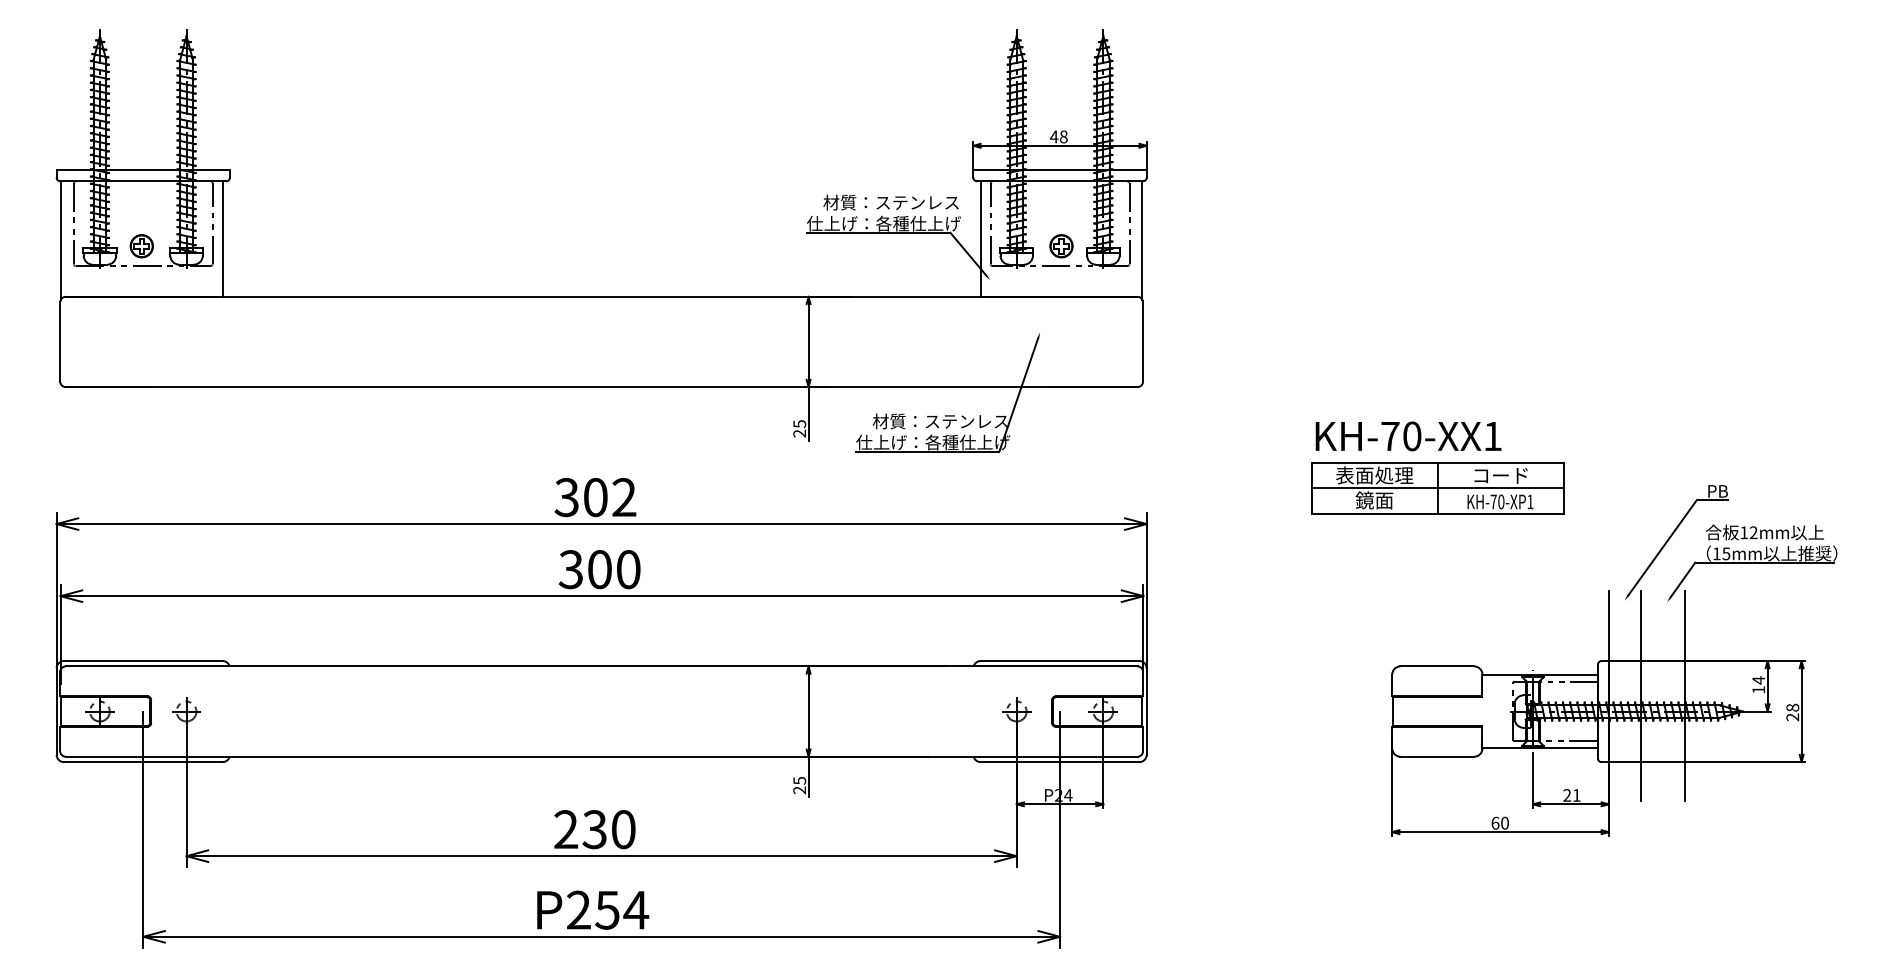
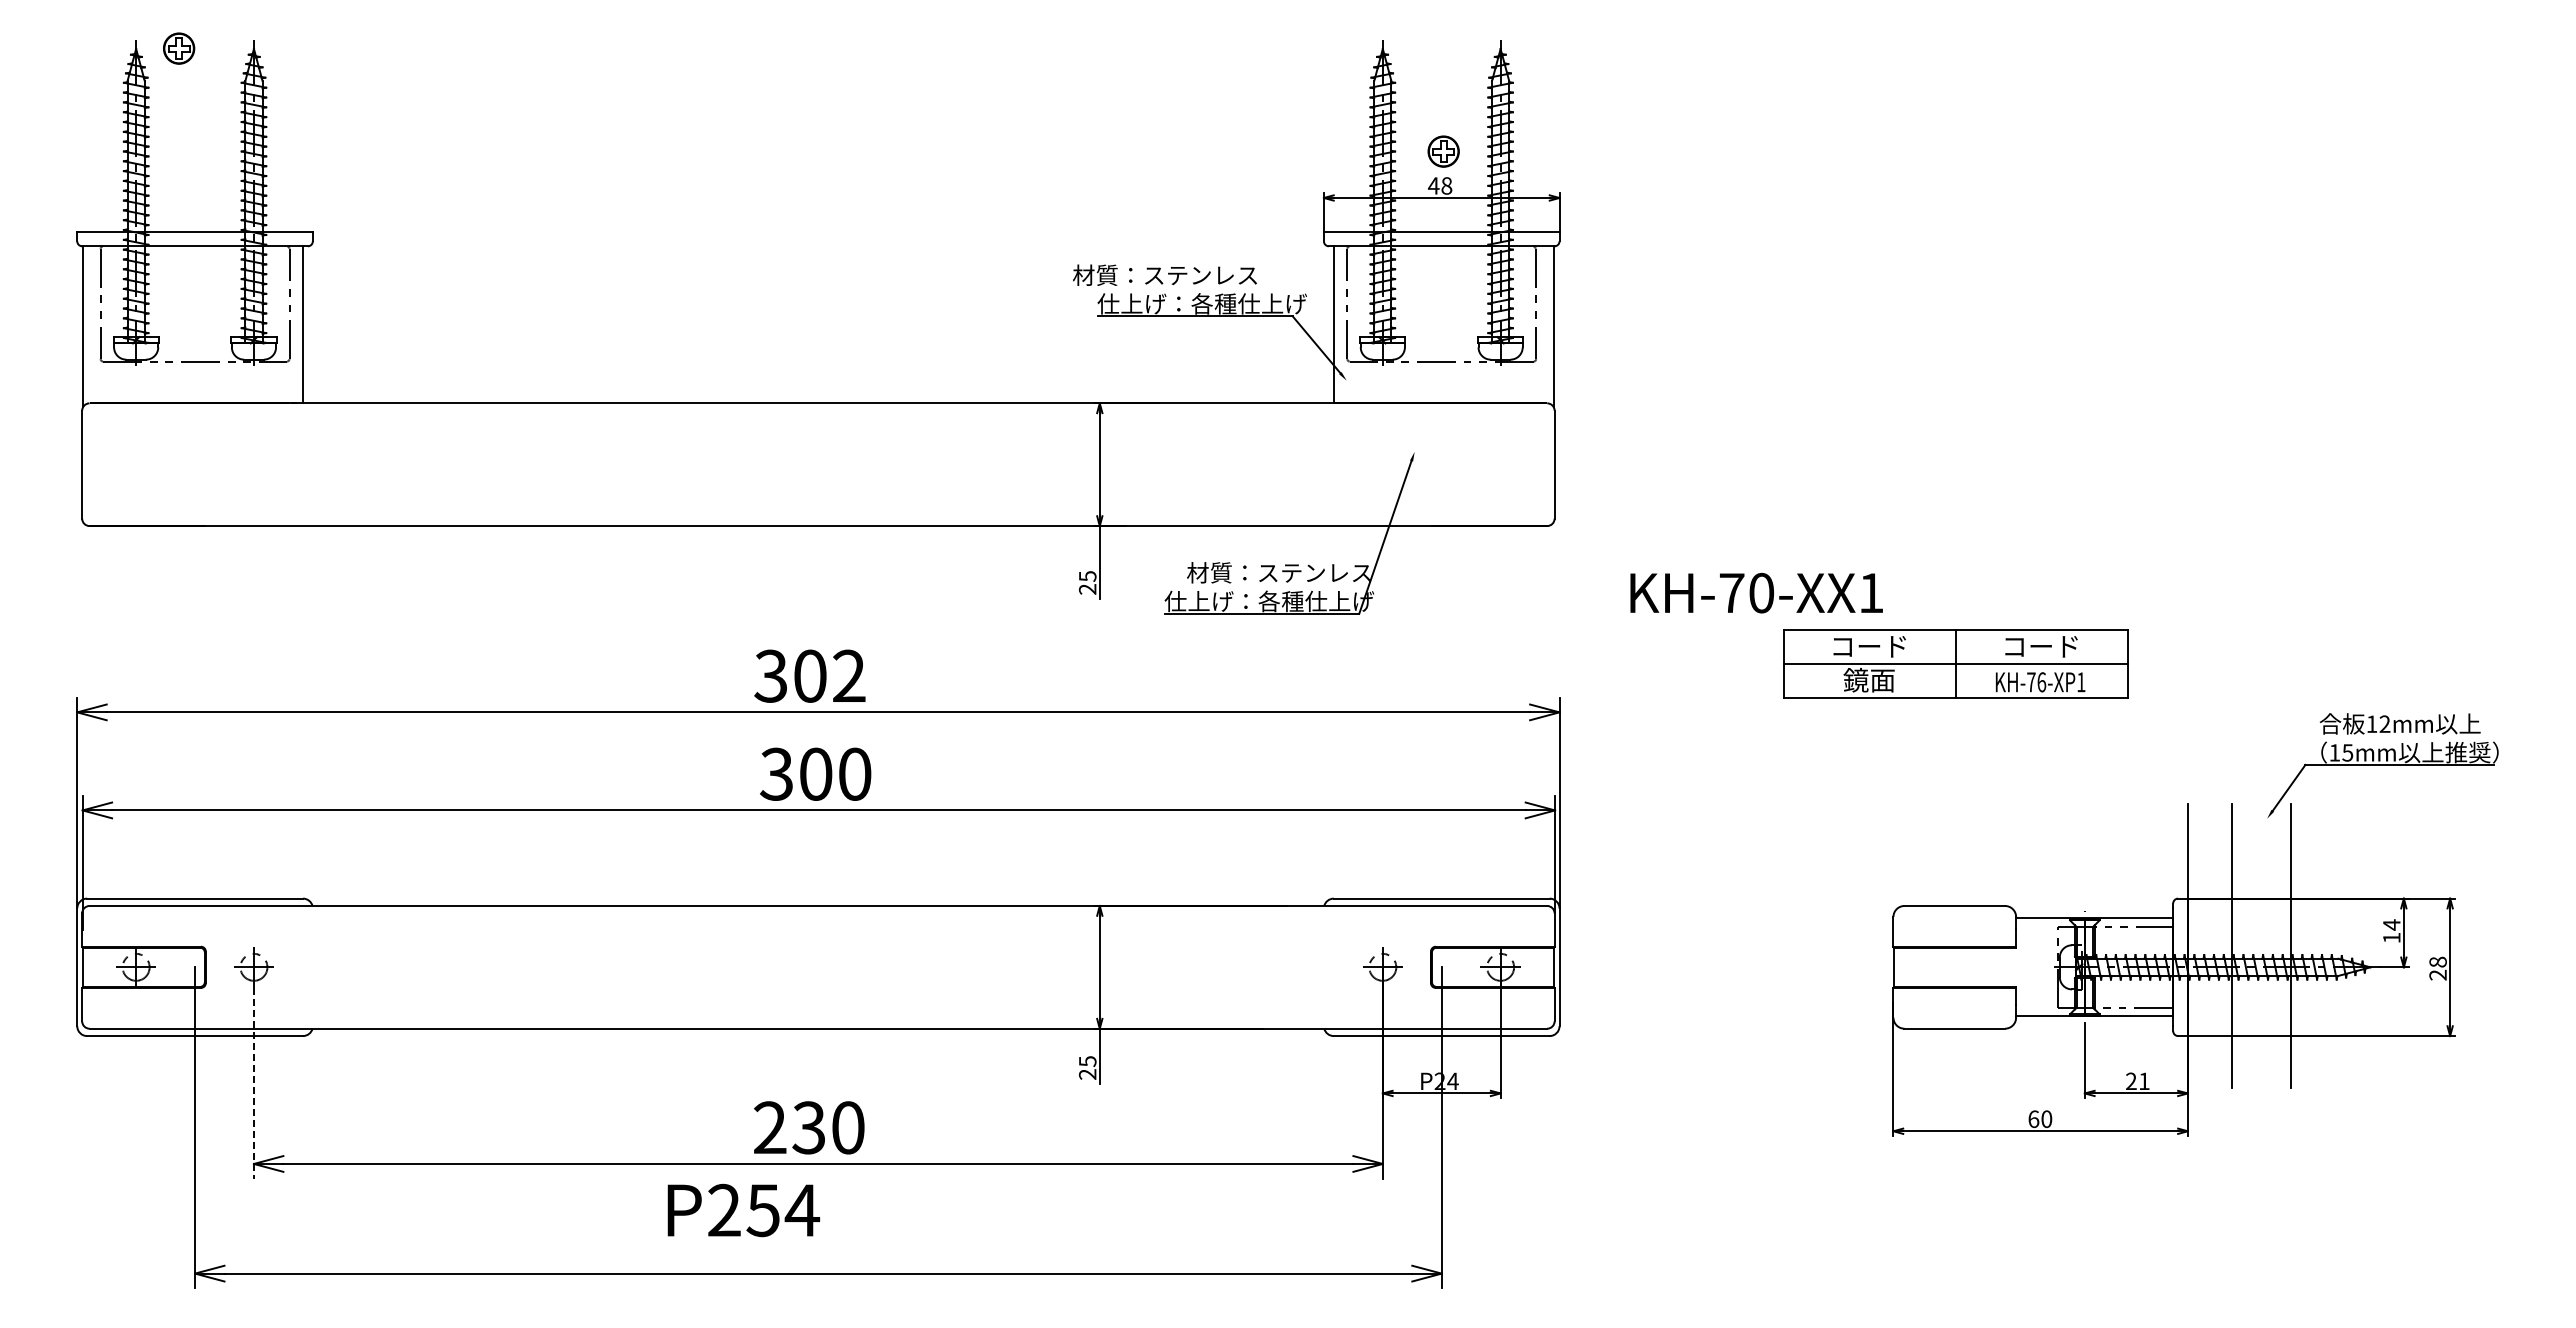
text: (890, 202) -> (1164, 274), moved
part: (142, 246) -> (179, 48), moved
part: (1061, 246) -> (1443, 151), moved
text: (1408, 436) -> (1756, 593), moved
text: (1374, 475) -> (1869, 646), 表面処理 -> コード
text: (1501, 502) -> (2041, 682), KH-70-XP1 -> KH-76-XP1
part: (1669, 539) -> (2270, 733), removed
line: (186, 797) -> (253, 1083), solid -> dashed
text: (592, 910) -> (743, 1210), moved

